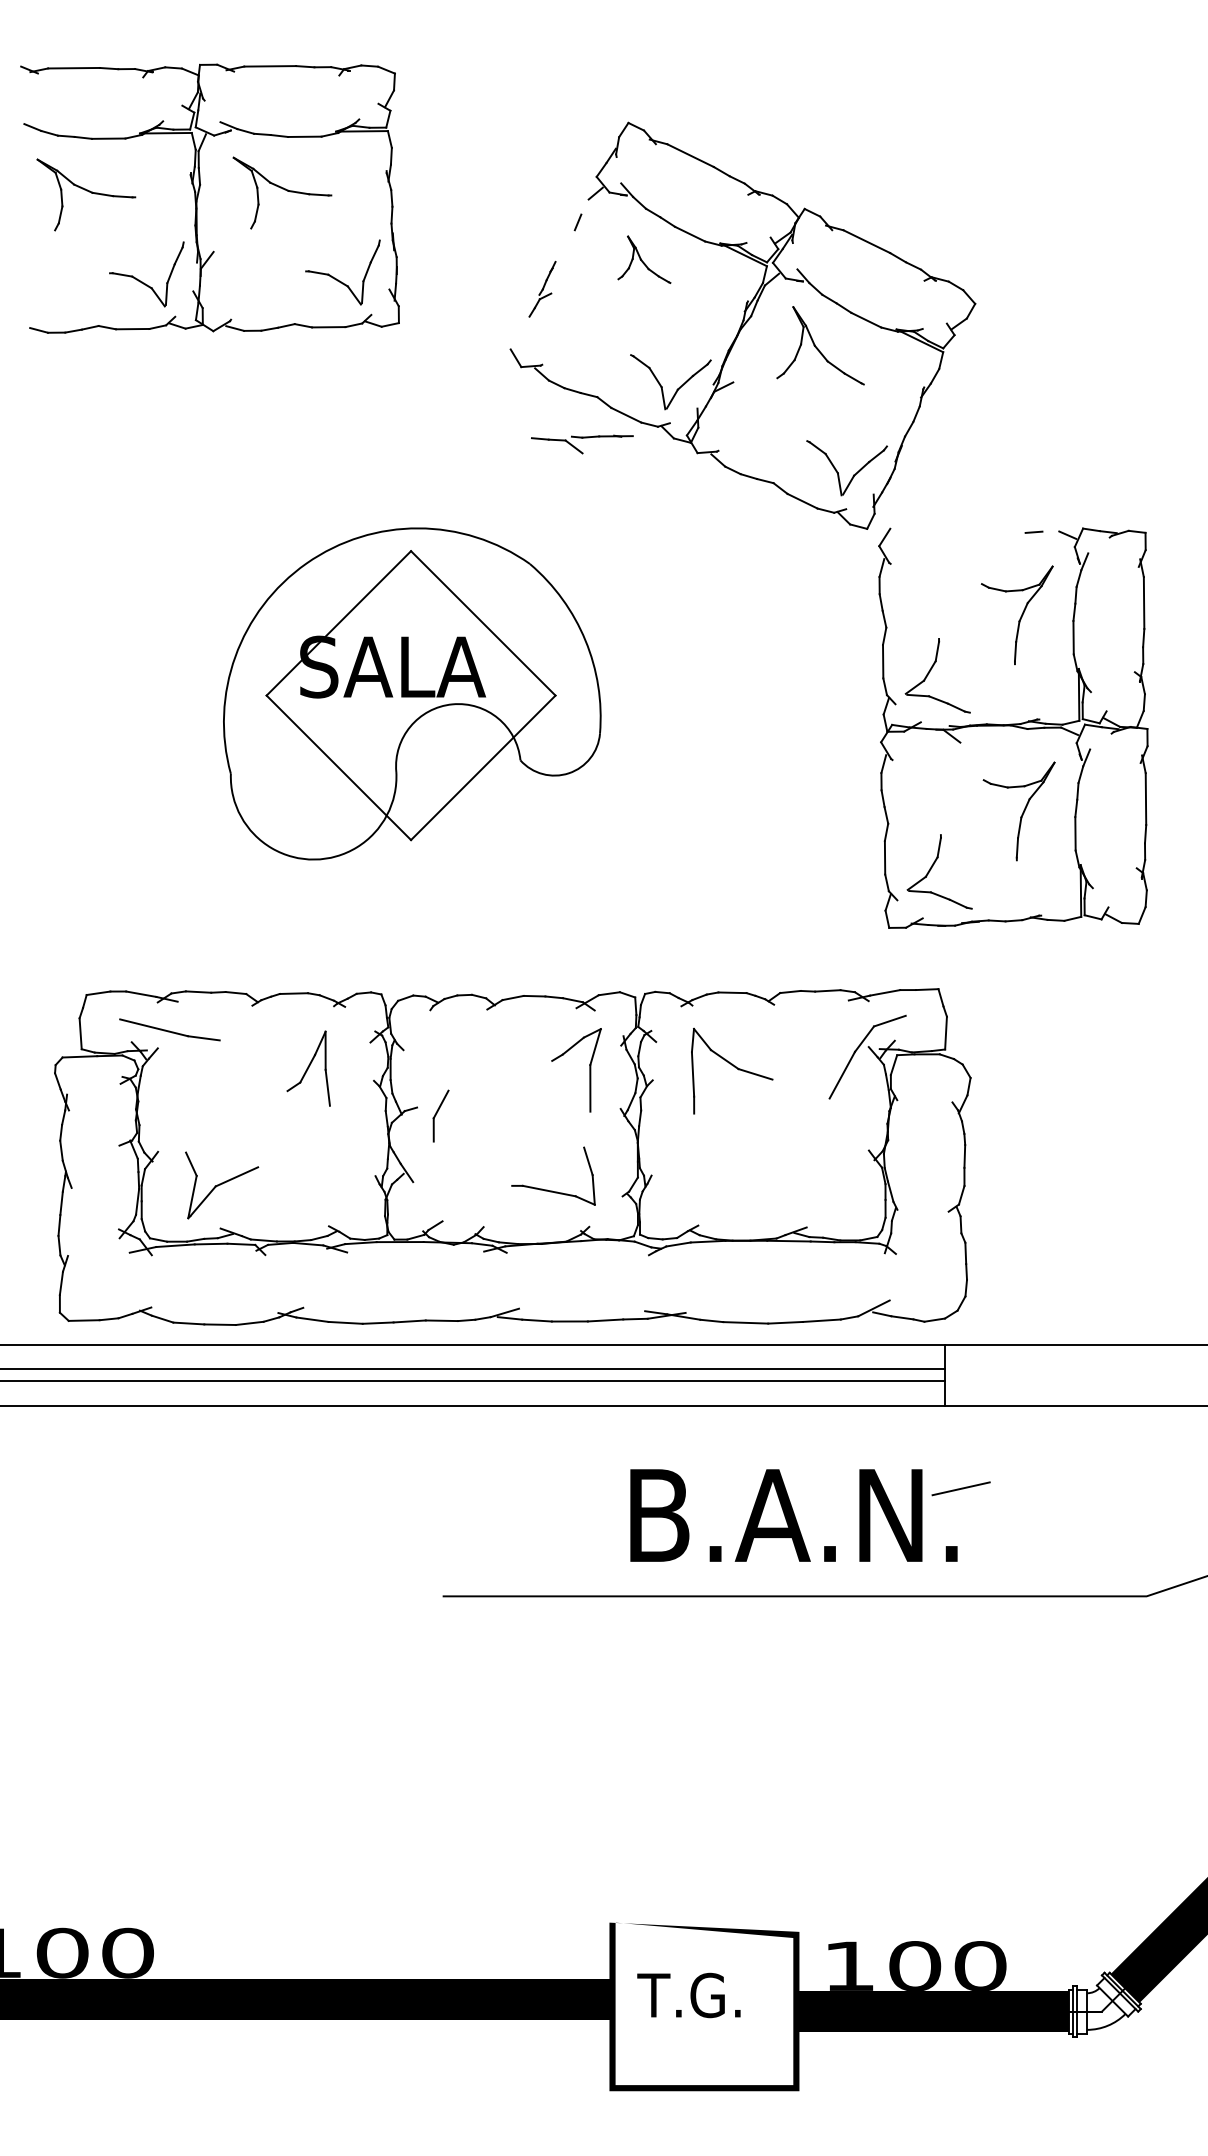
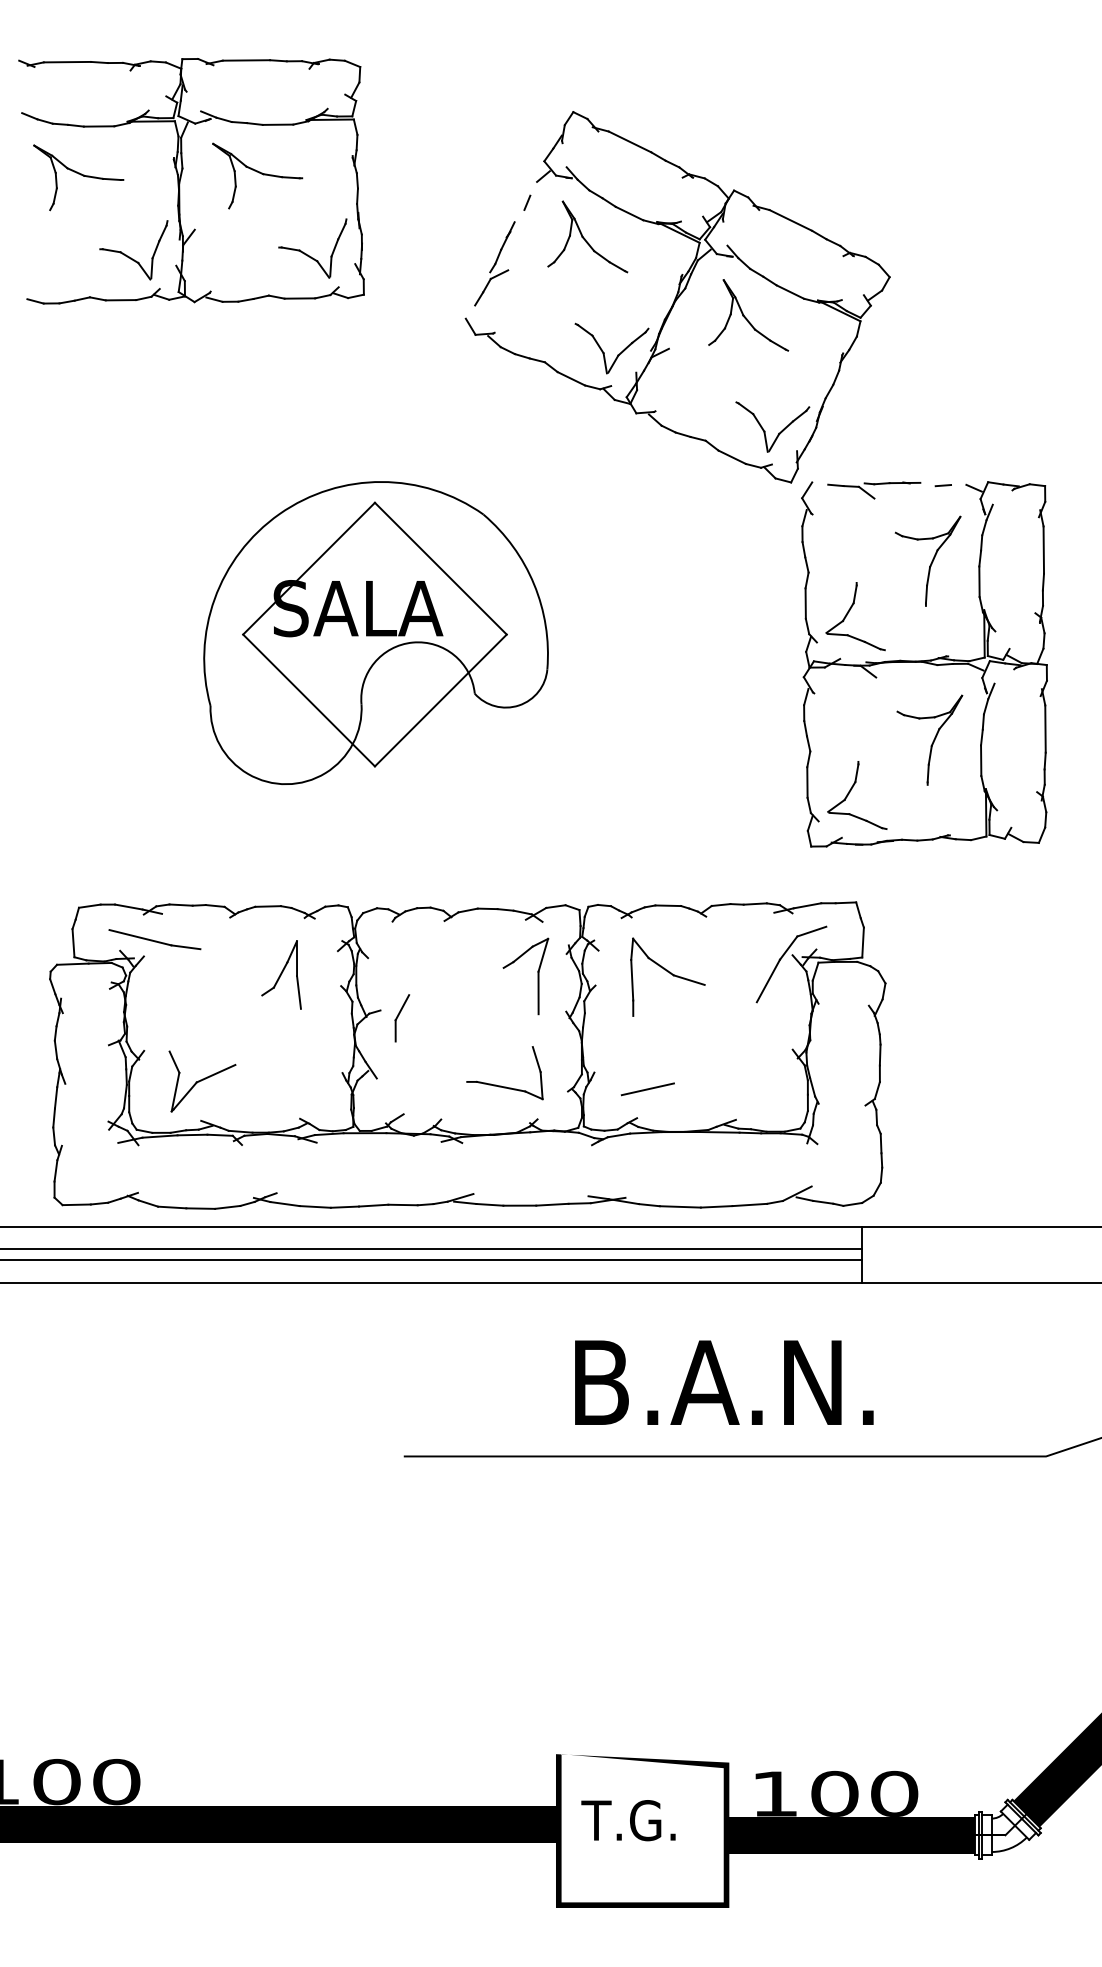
part: (644, 259) -> (587, 236), size x1.67
part: (542, 288) -> (494, 263), size x1.67
part: (582, 444) -> (874, 490), moved
line: (960, 1489) -> (647, 1089), moved

